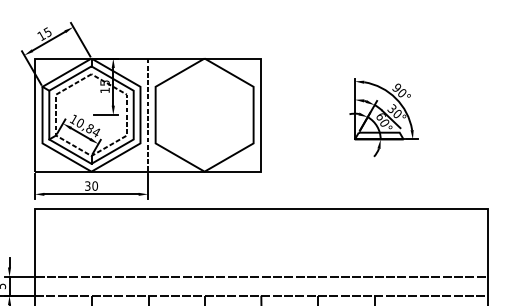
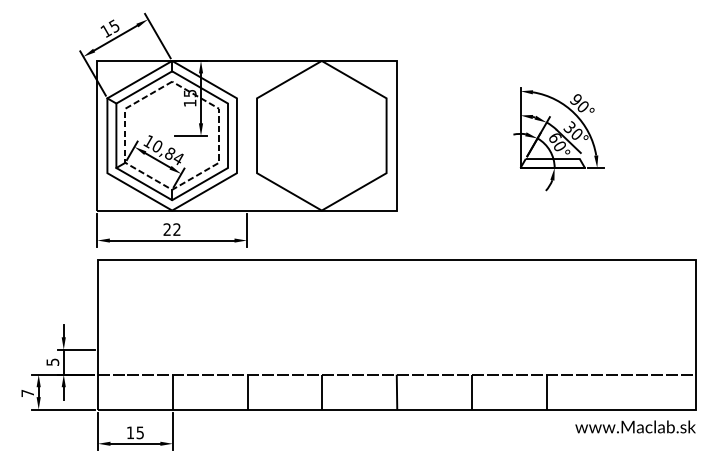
line: (148, 114) -> (247, 135), removed
text: (90, 185) -> (171, 229), 30 -> 22
line: (261, 276) -> (397, 349), removed

